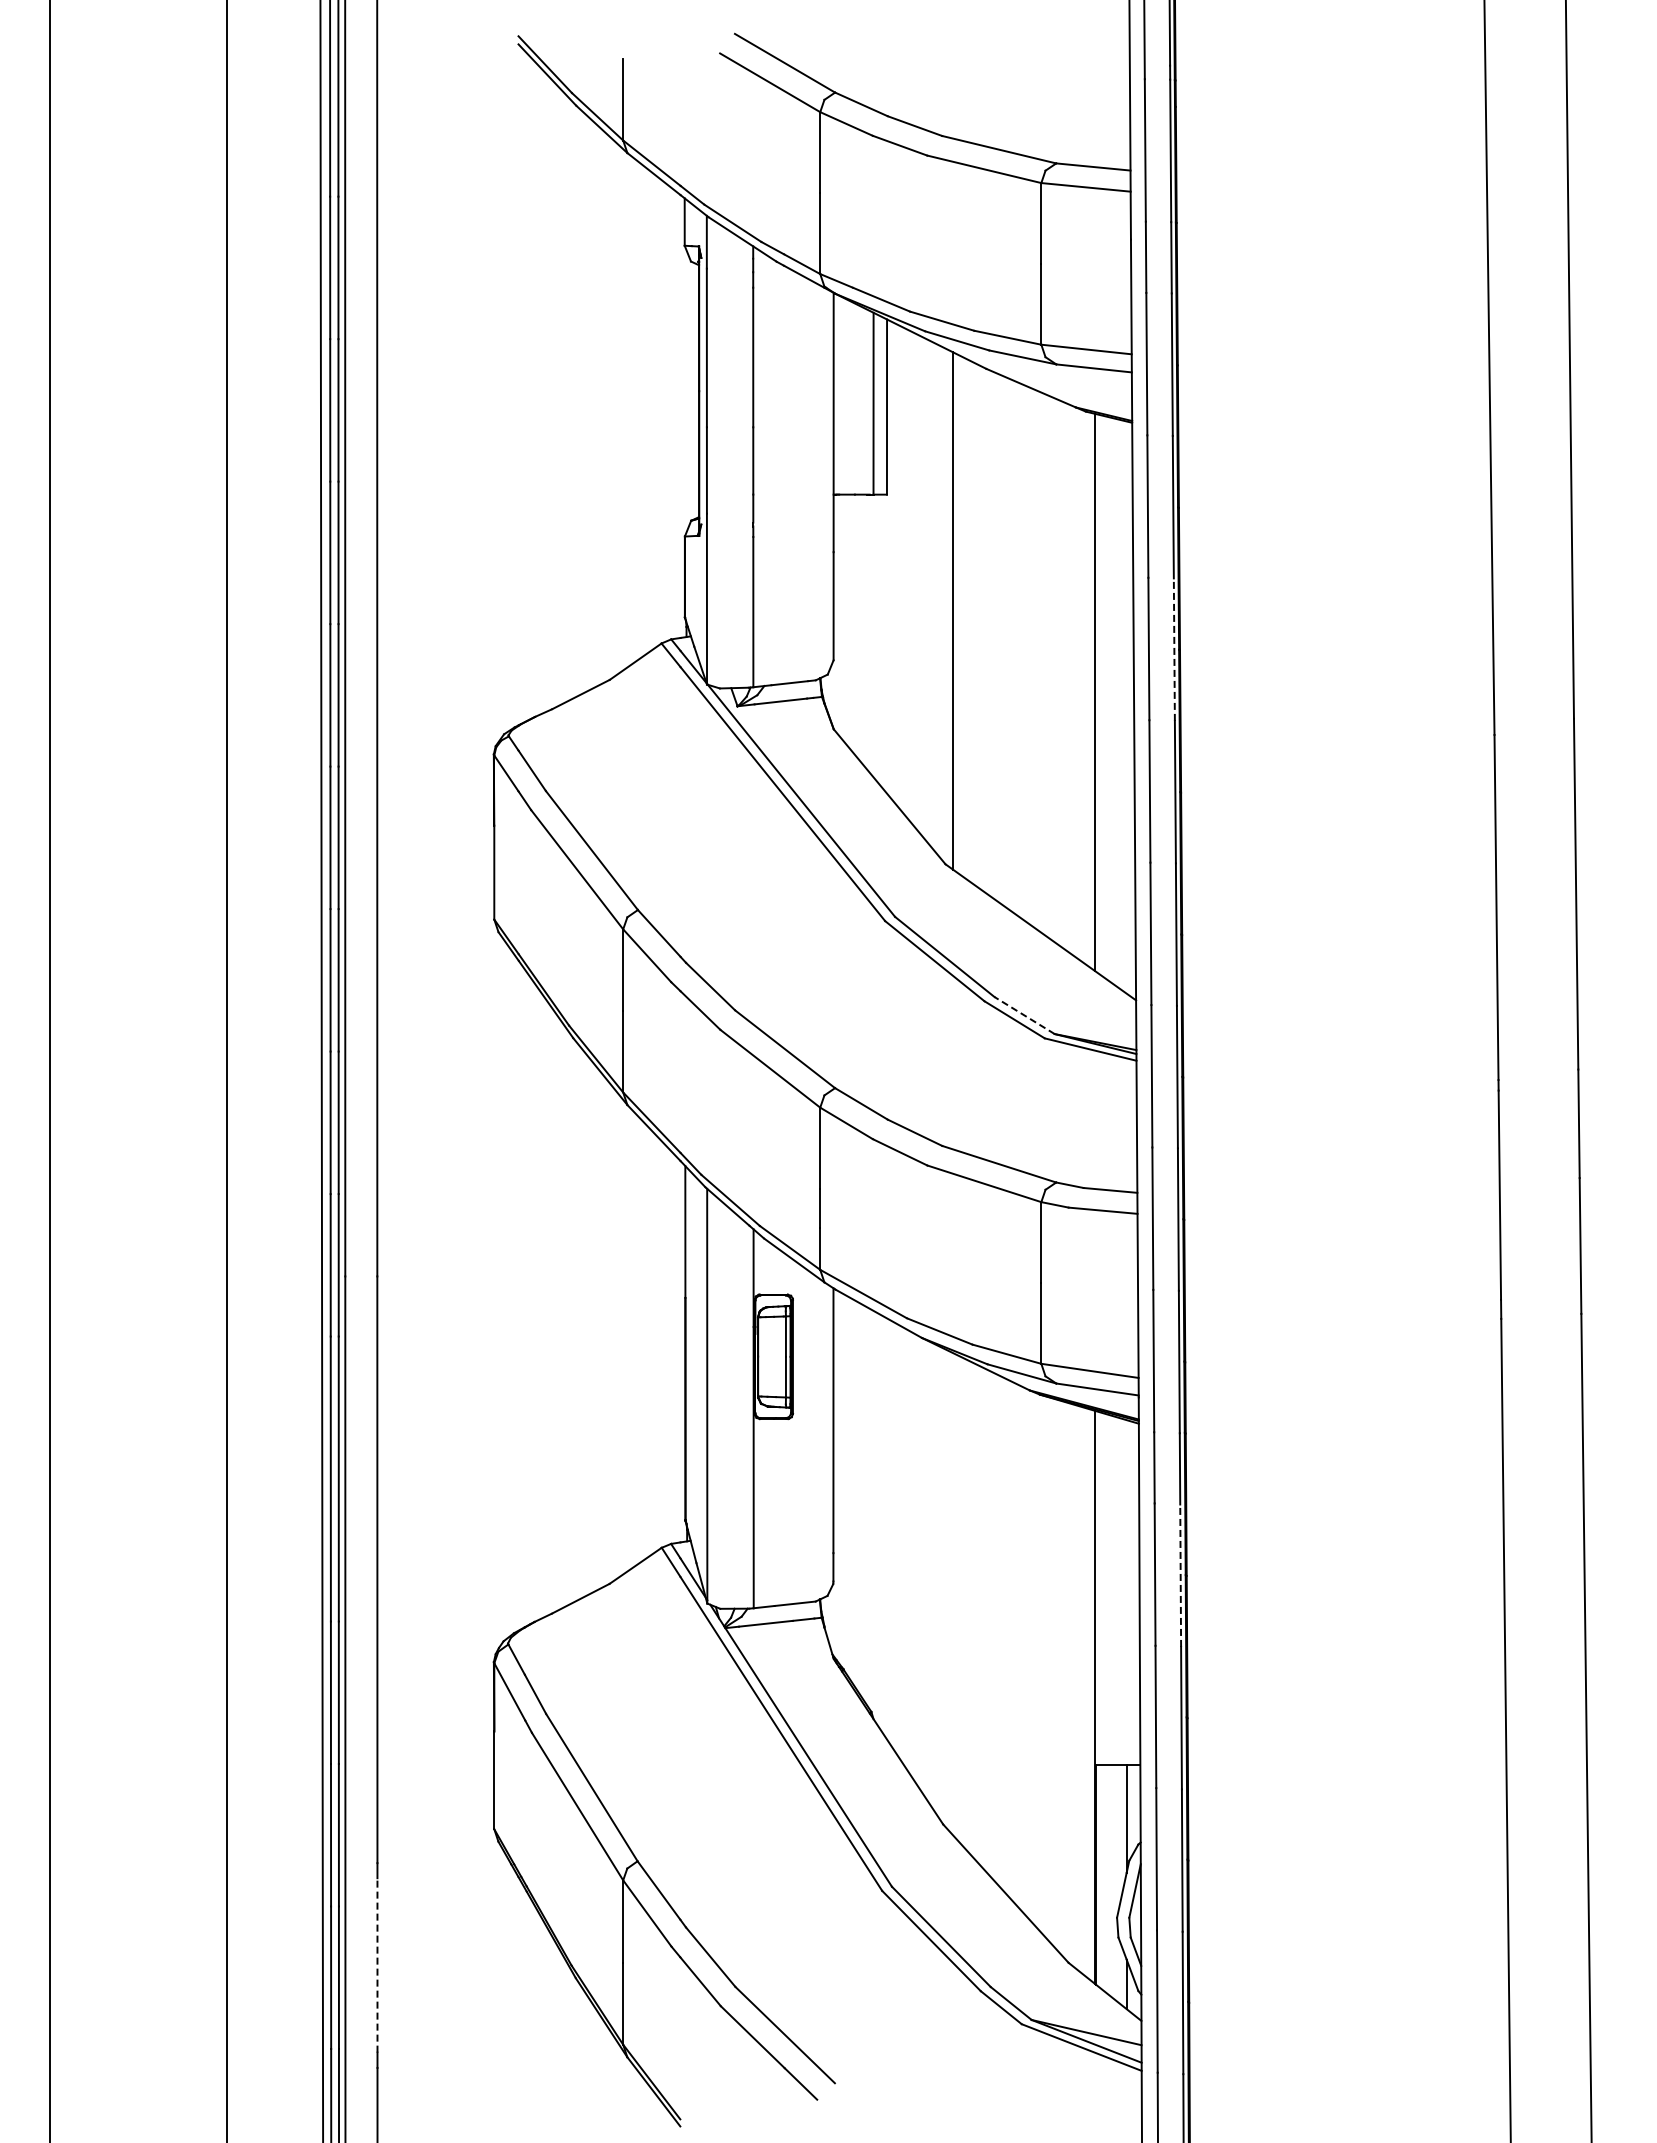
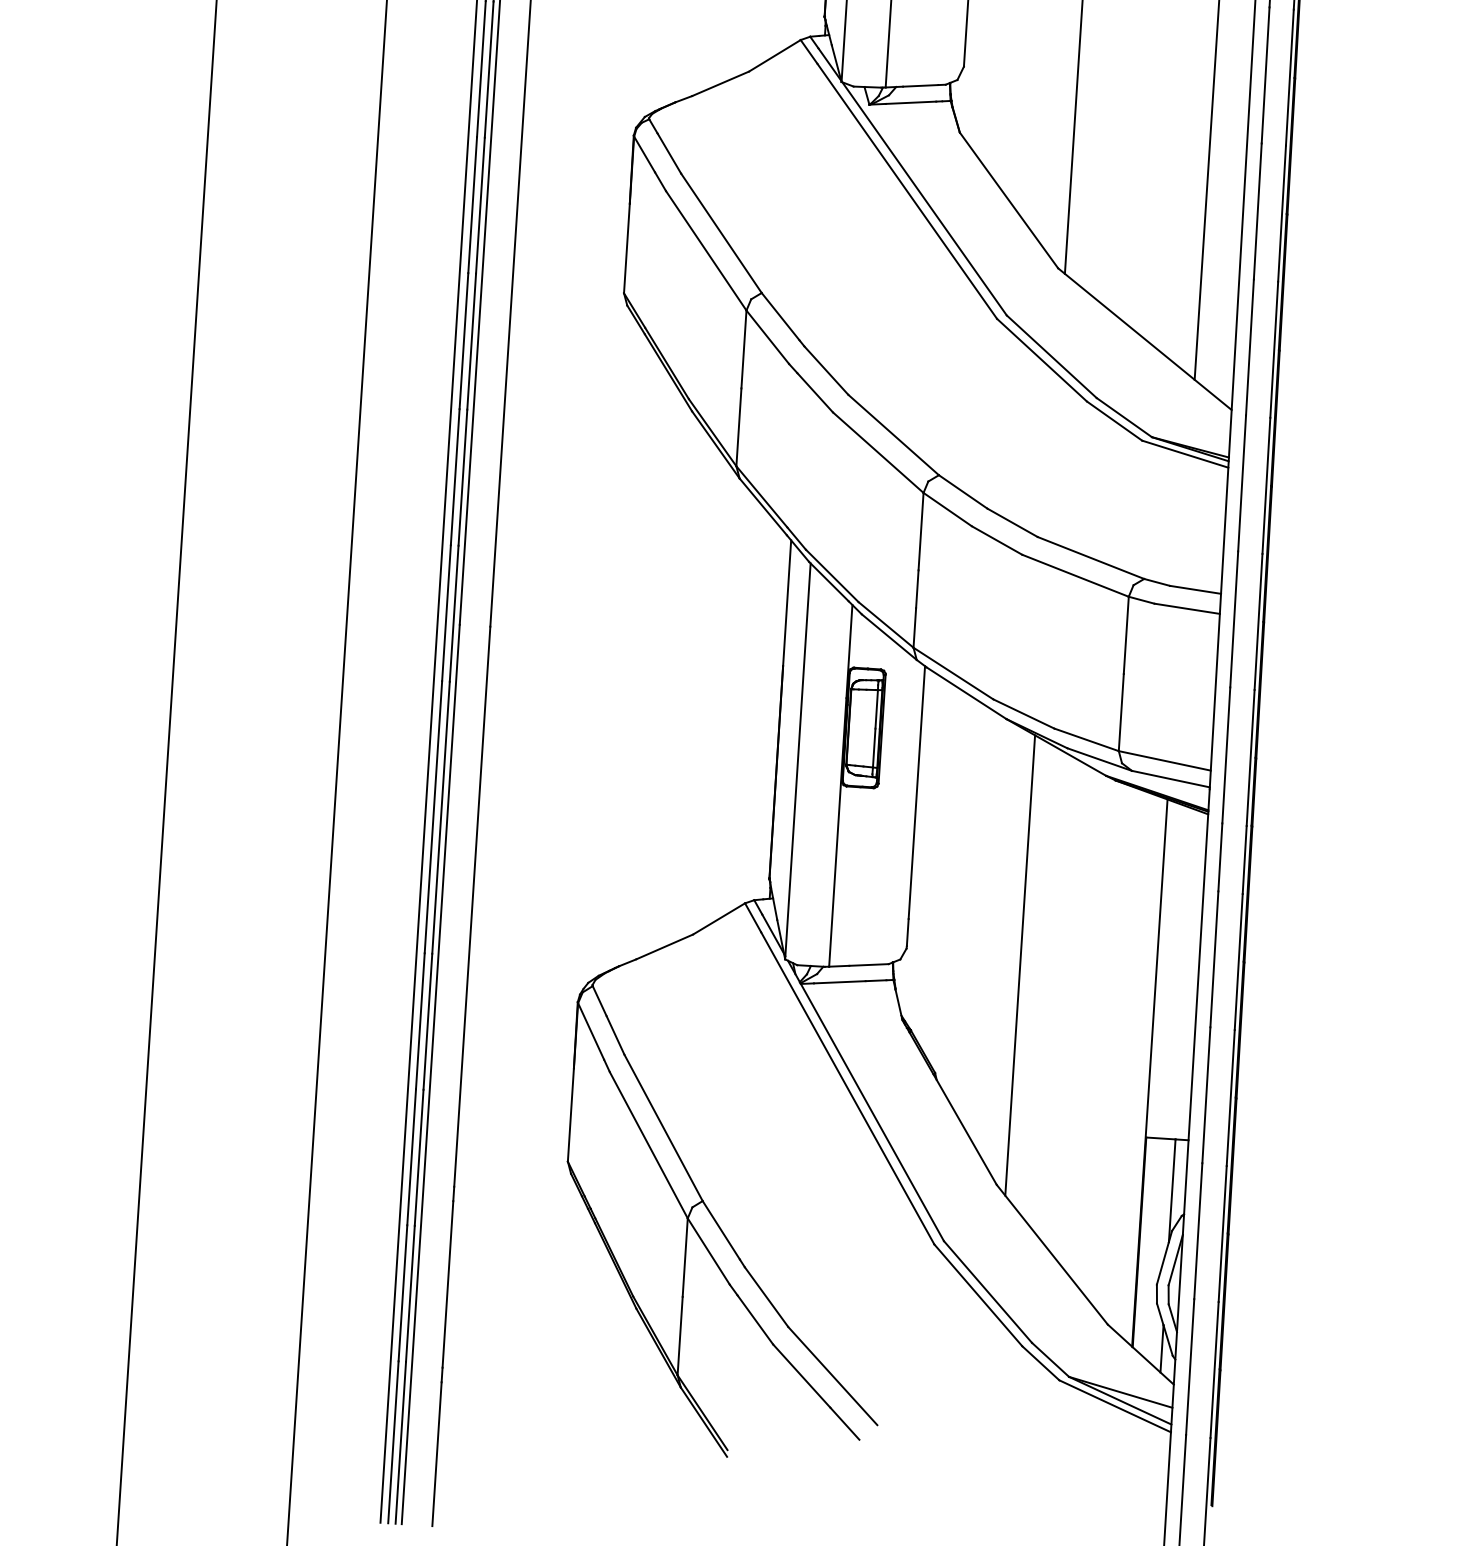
line: (1174, 649) -> (1290, 77), dashed -> solid
line: (1024, 1015) -> (1124, 417), dashed -> solid
line: (1180, 1575) -> (1238, 961), dashed -> solid
line: (952, 1594) -> (1019, 965), added
line: (377, 1964) -> (448, 1283), dashed -> solid

